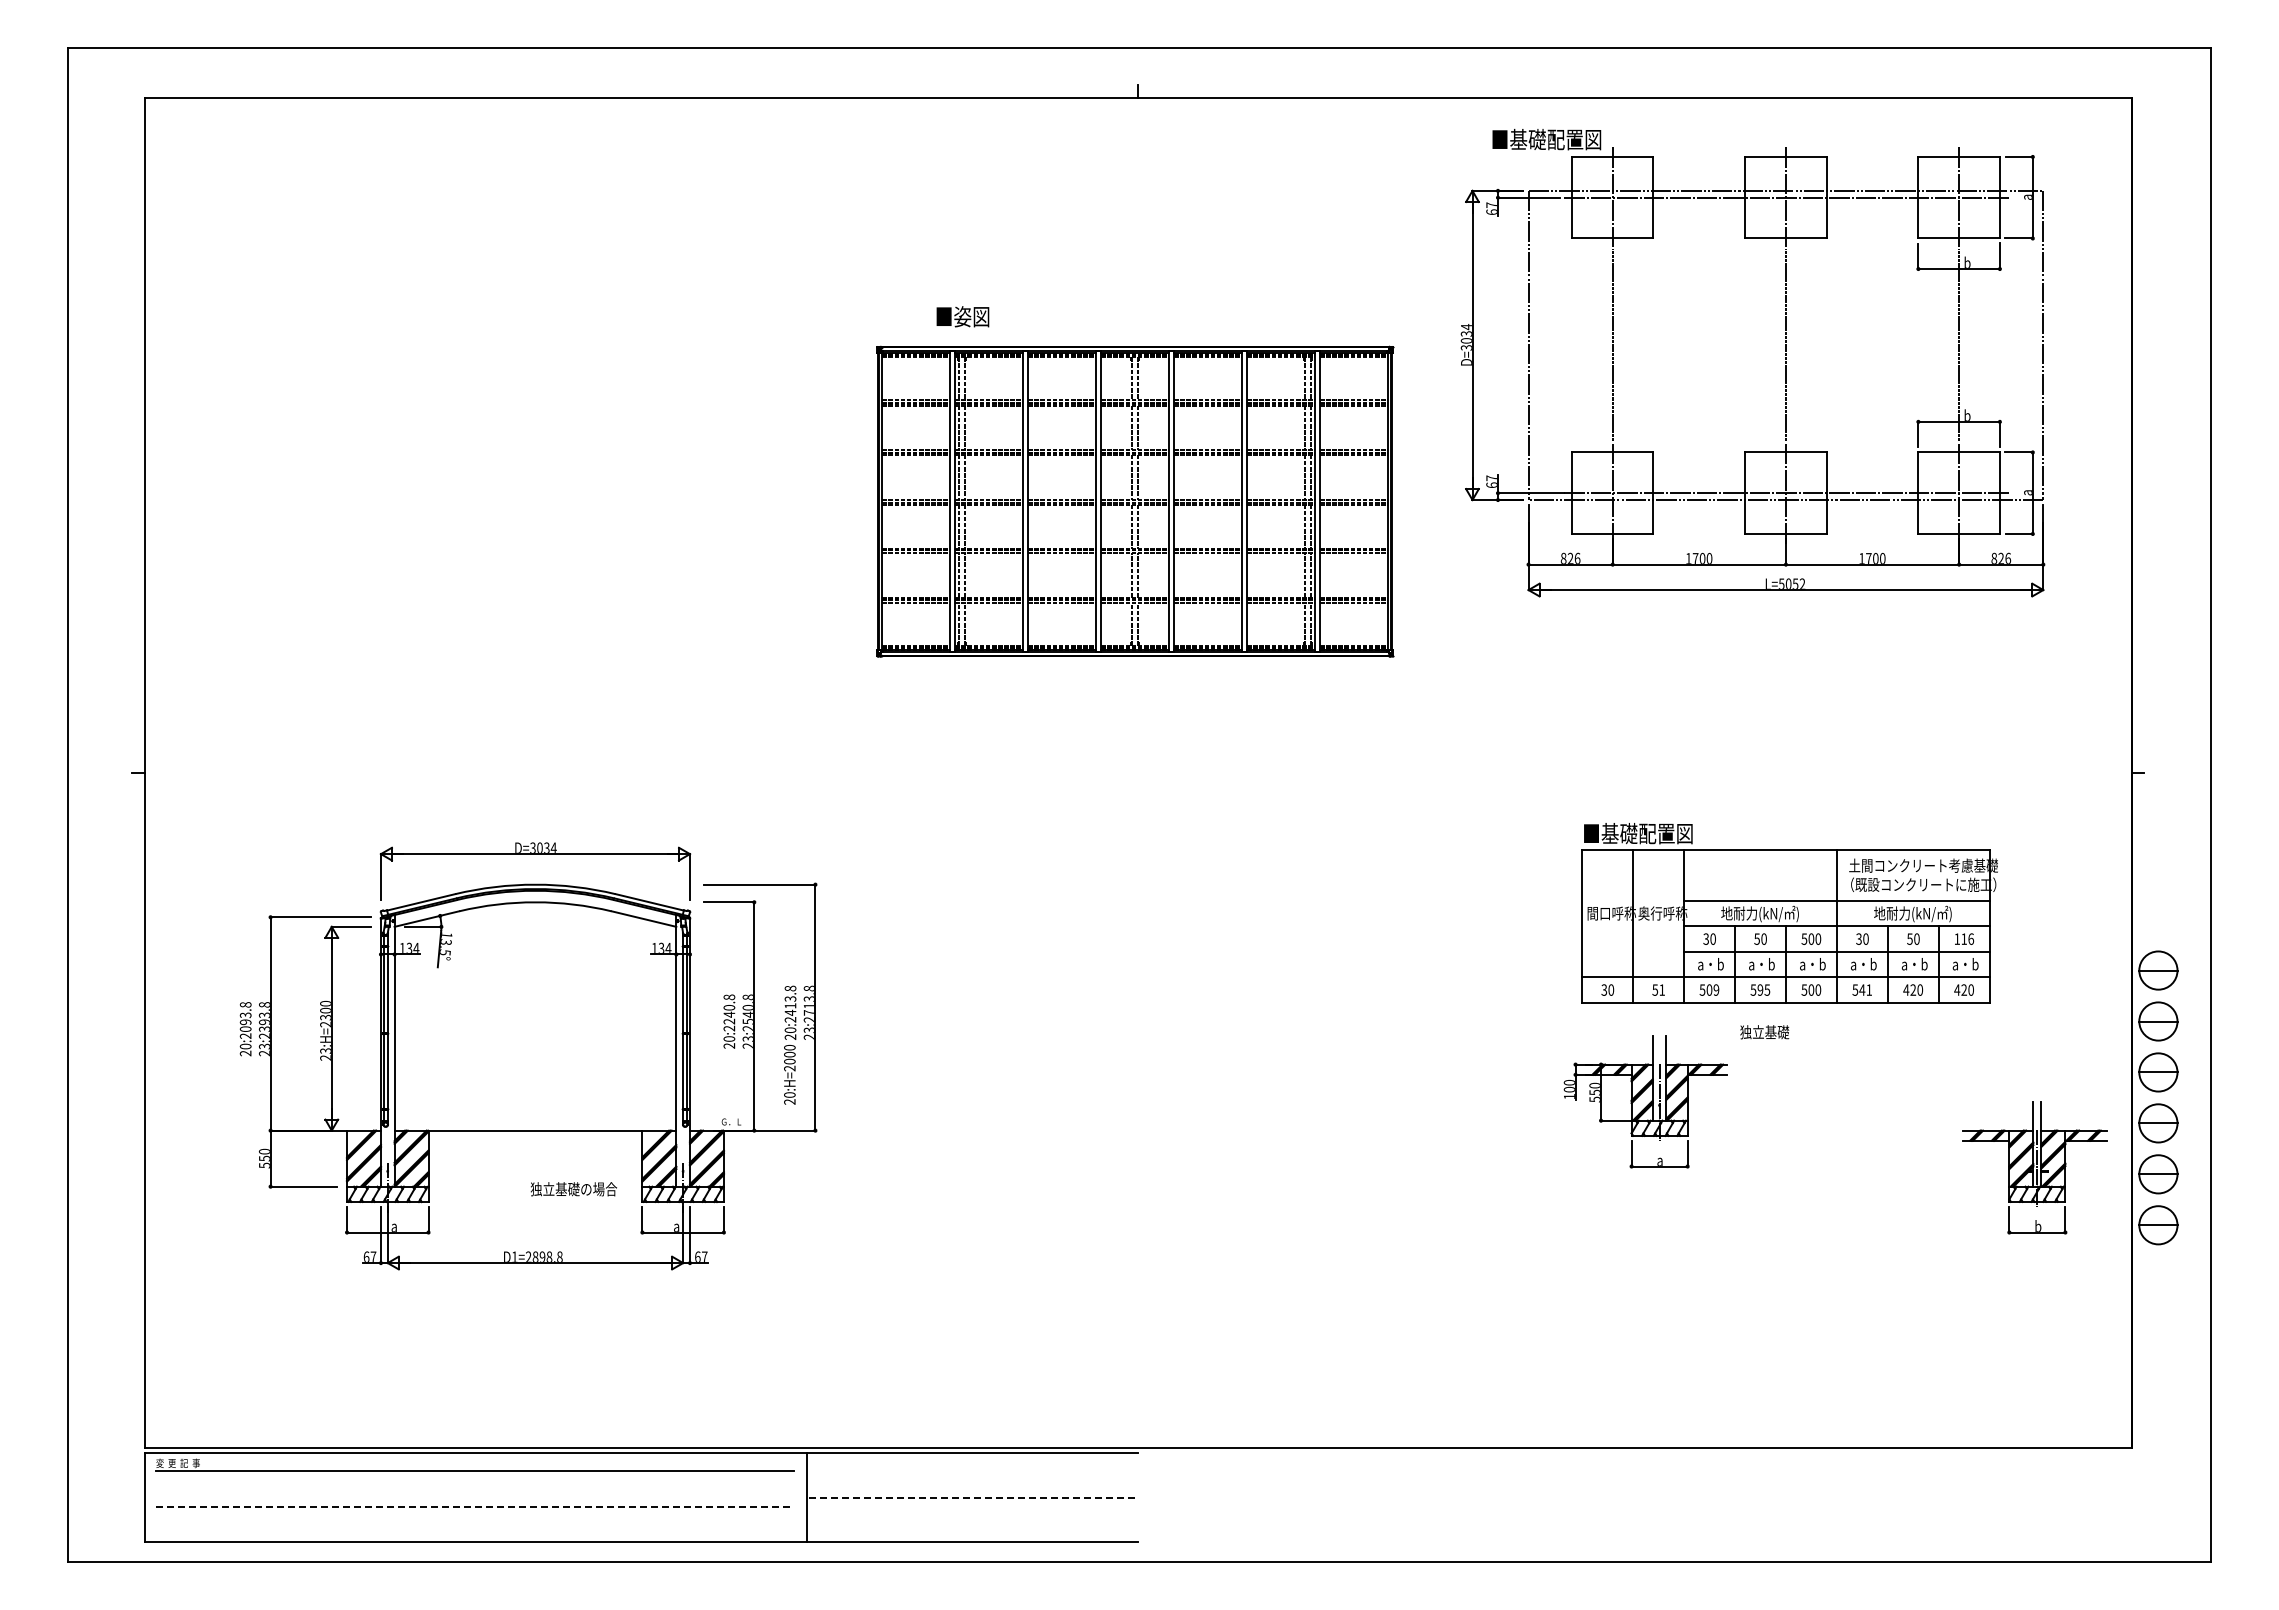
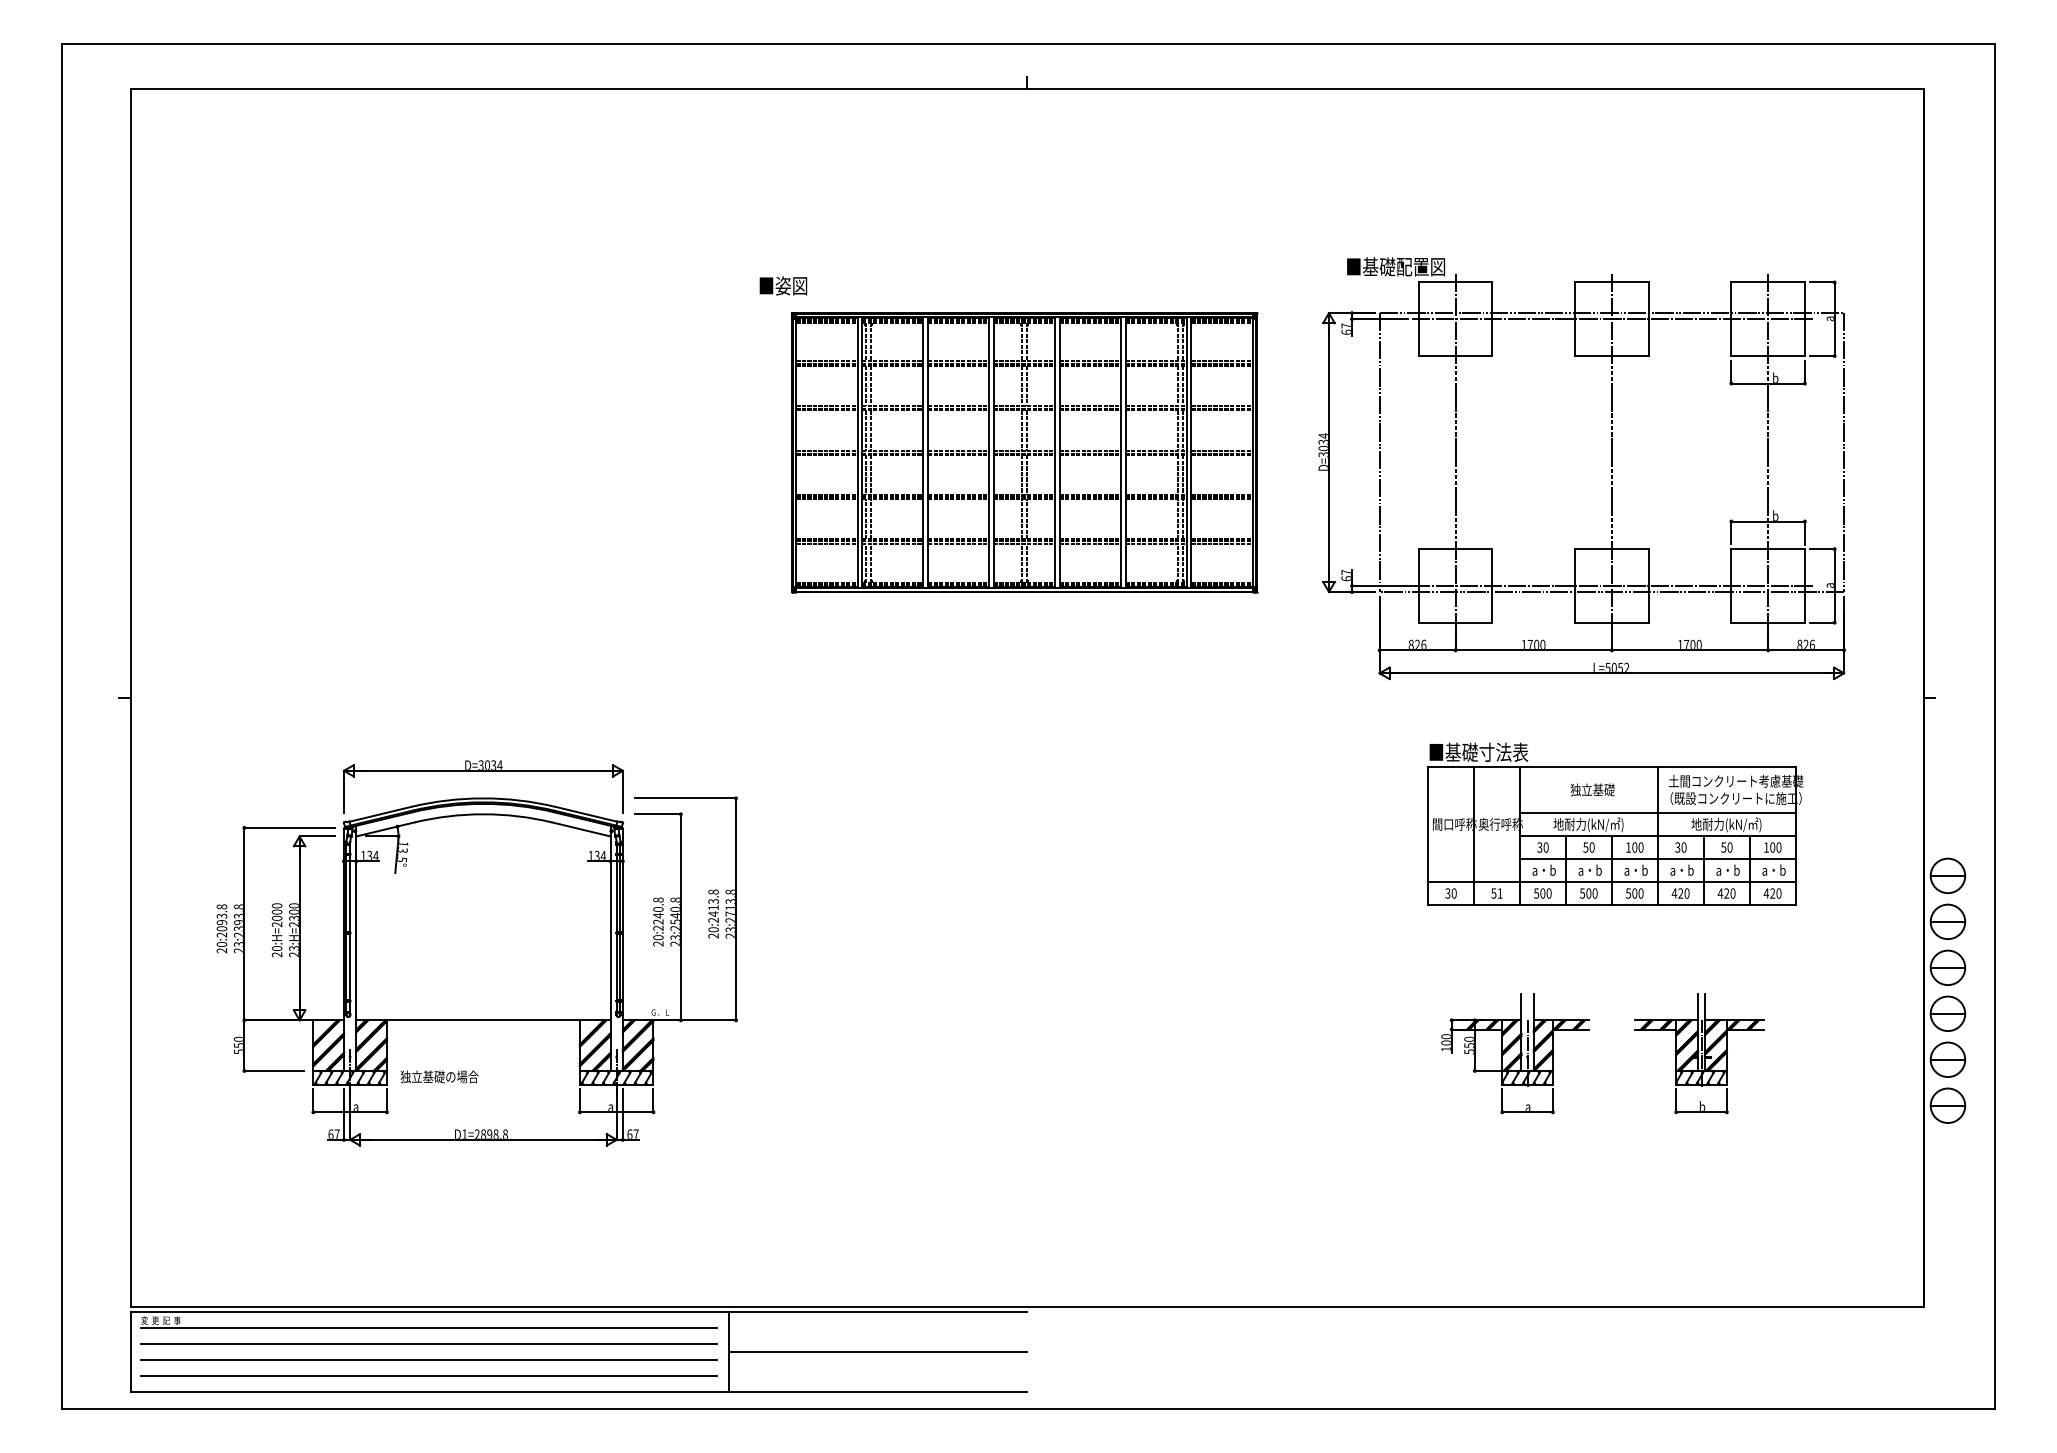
text: (962, 316) -> (783, 285), moved
part: (1785, 363) -> (1611, 468), moved
text: (1666, 833) -> (1504, 752), ■基礎配置図 -> ■基礎寸法表
text: (1804, 938) -> (1628, 846), 500 -> 100
text: (1967, 938) -> (1775, 846), 116 -> 100
text: (1716, 989) -> (1549, 892), 509 -> 500
text: (1763, 989) -> (1591, 892), 595 -> 500
text: (1862, 989) -> (1680, 892), 541 -> 420
text: (1764, 1032) -> (1592, 790), moved
text: (789, 1074) -> (276, 929), moved
part: (1645, 1101) -> (1514, 1053), moved
part: (2034, 1167) -> (1698, 1053), moved
text: (573, 1189) -> (439, 1077), moved
line: (474, 1488) -> (428, 1343), added
line: (973, 1497) -> (878, 1351), dashed -> solid
line: (475, 1506) -> (429, 1359), dashed -> solid
line: (474, 1524) -> (428, 1375), added

